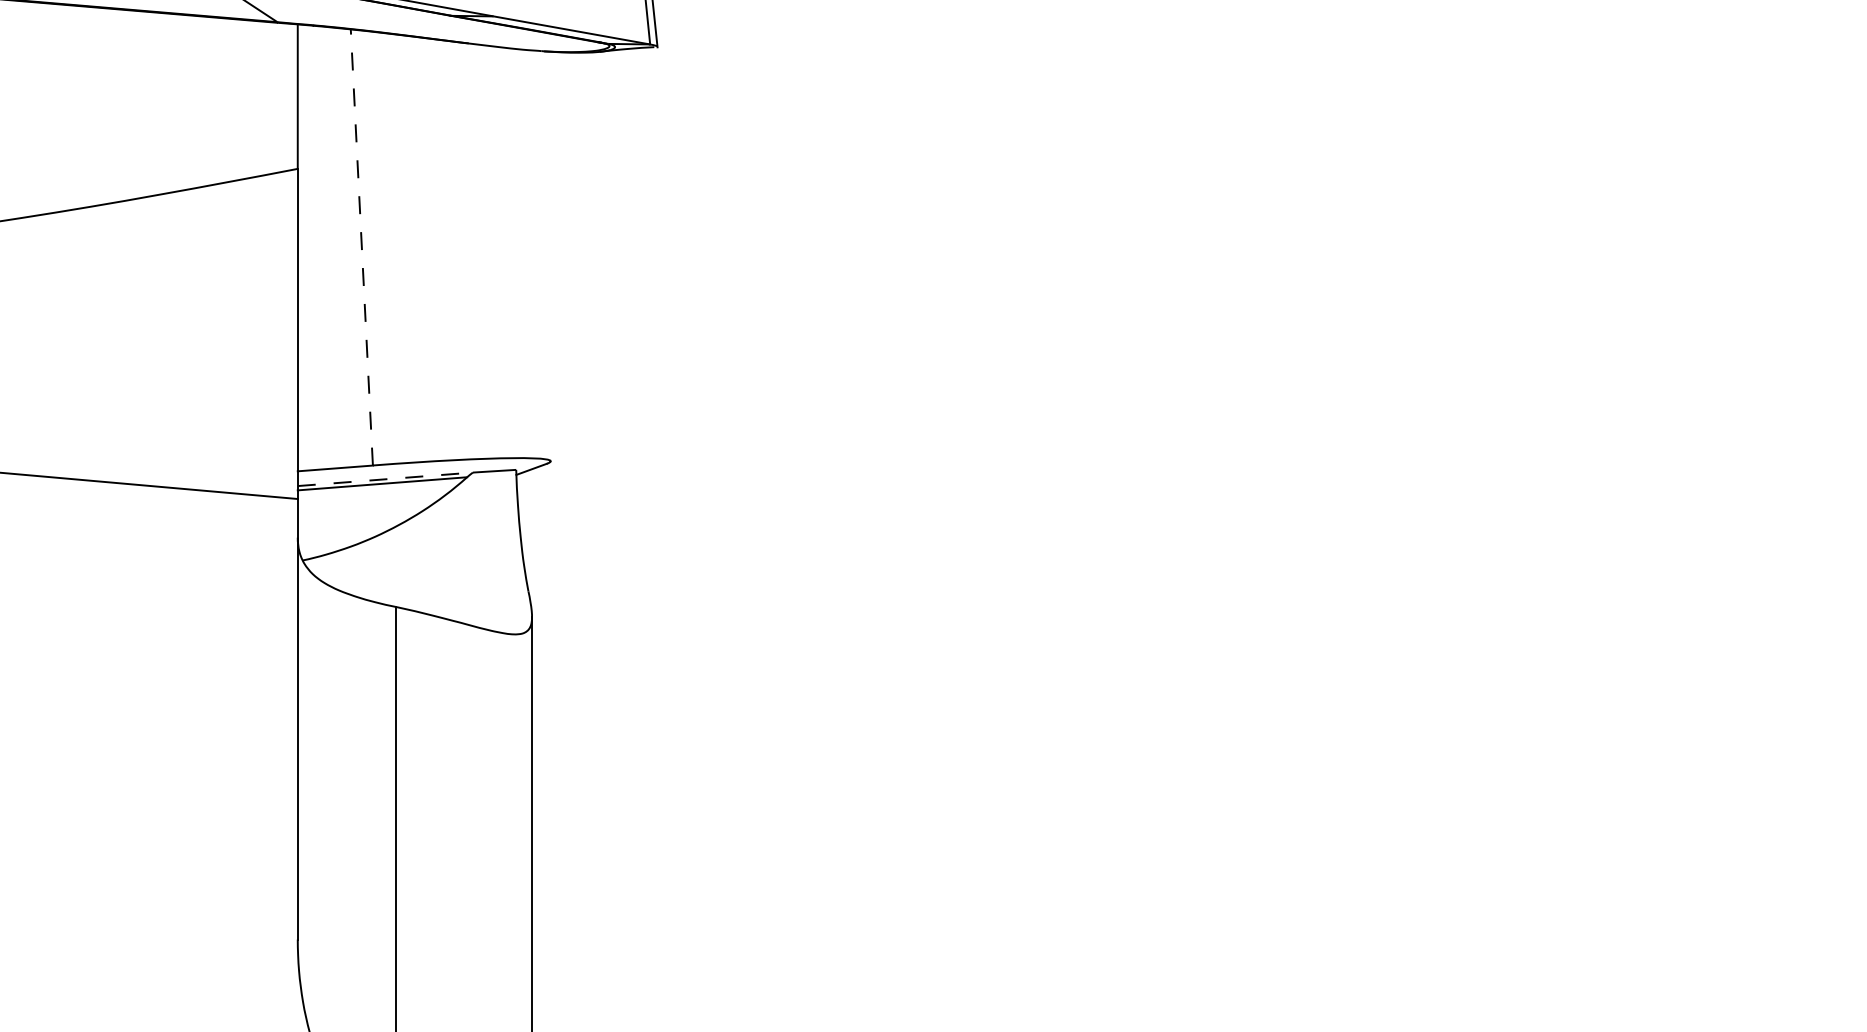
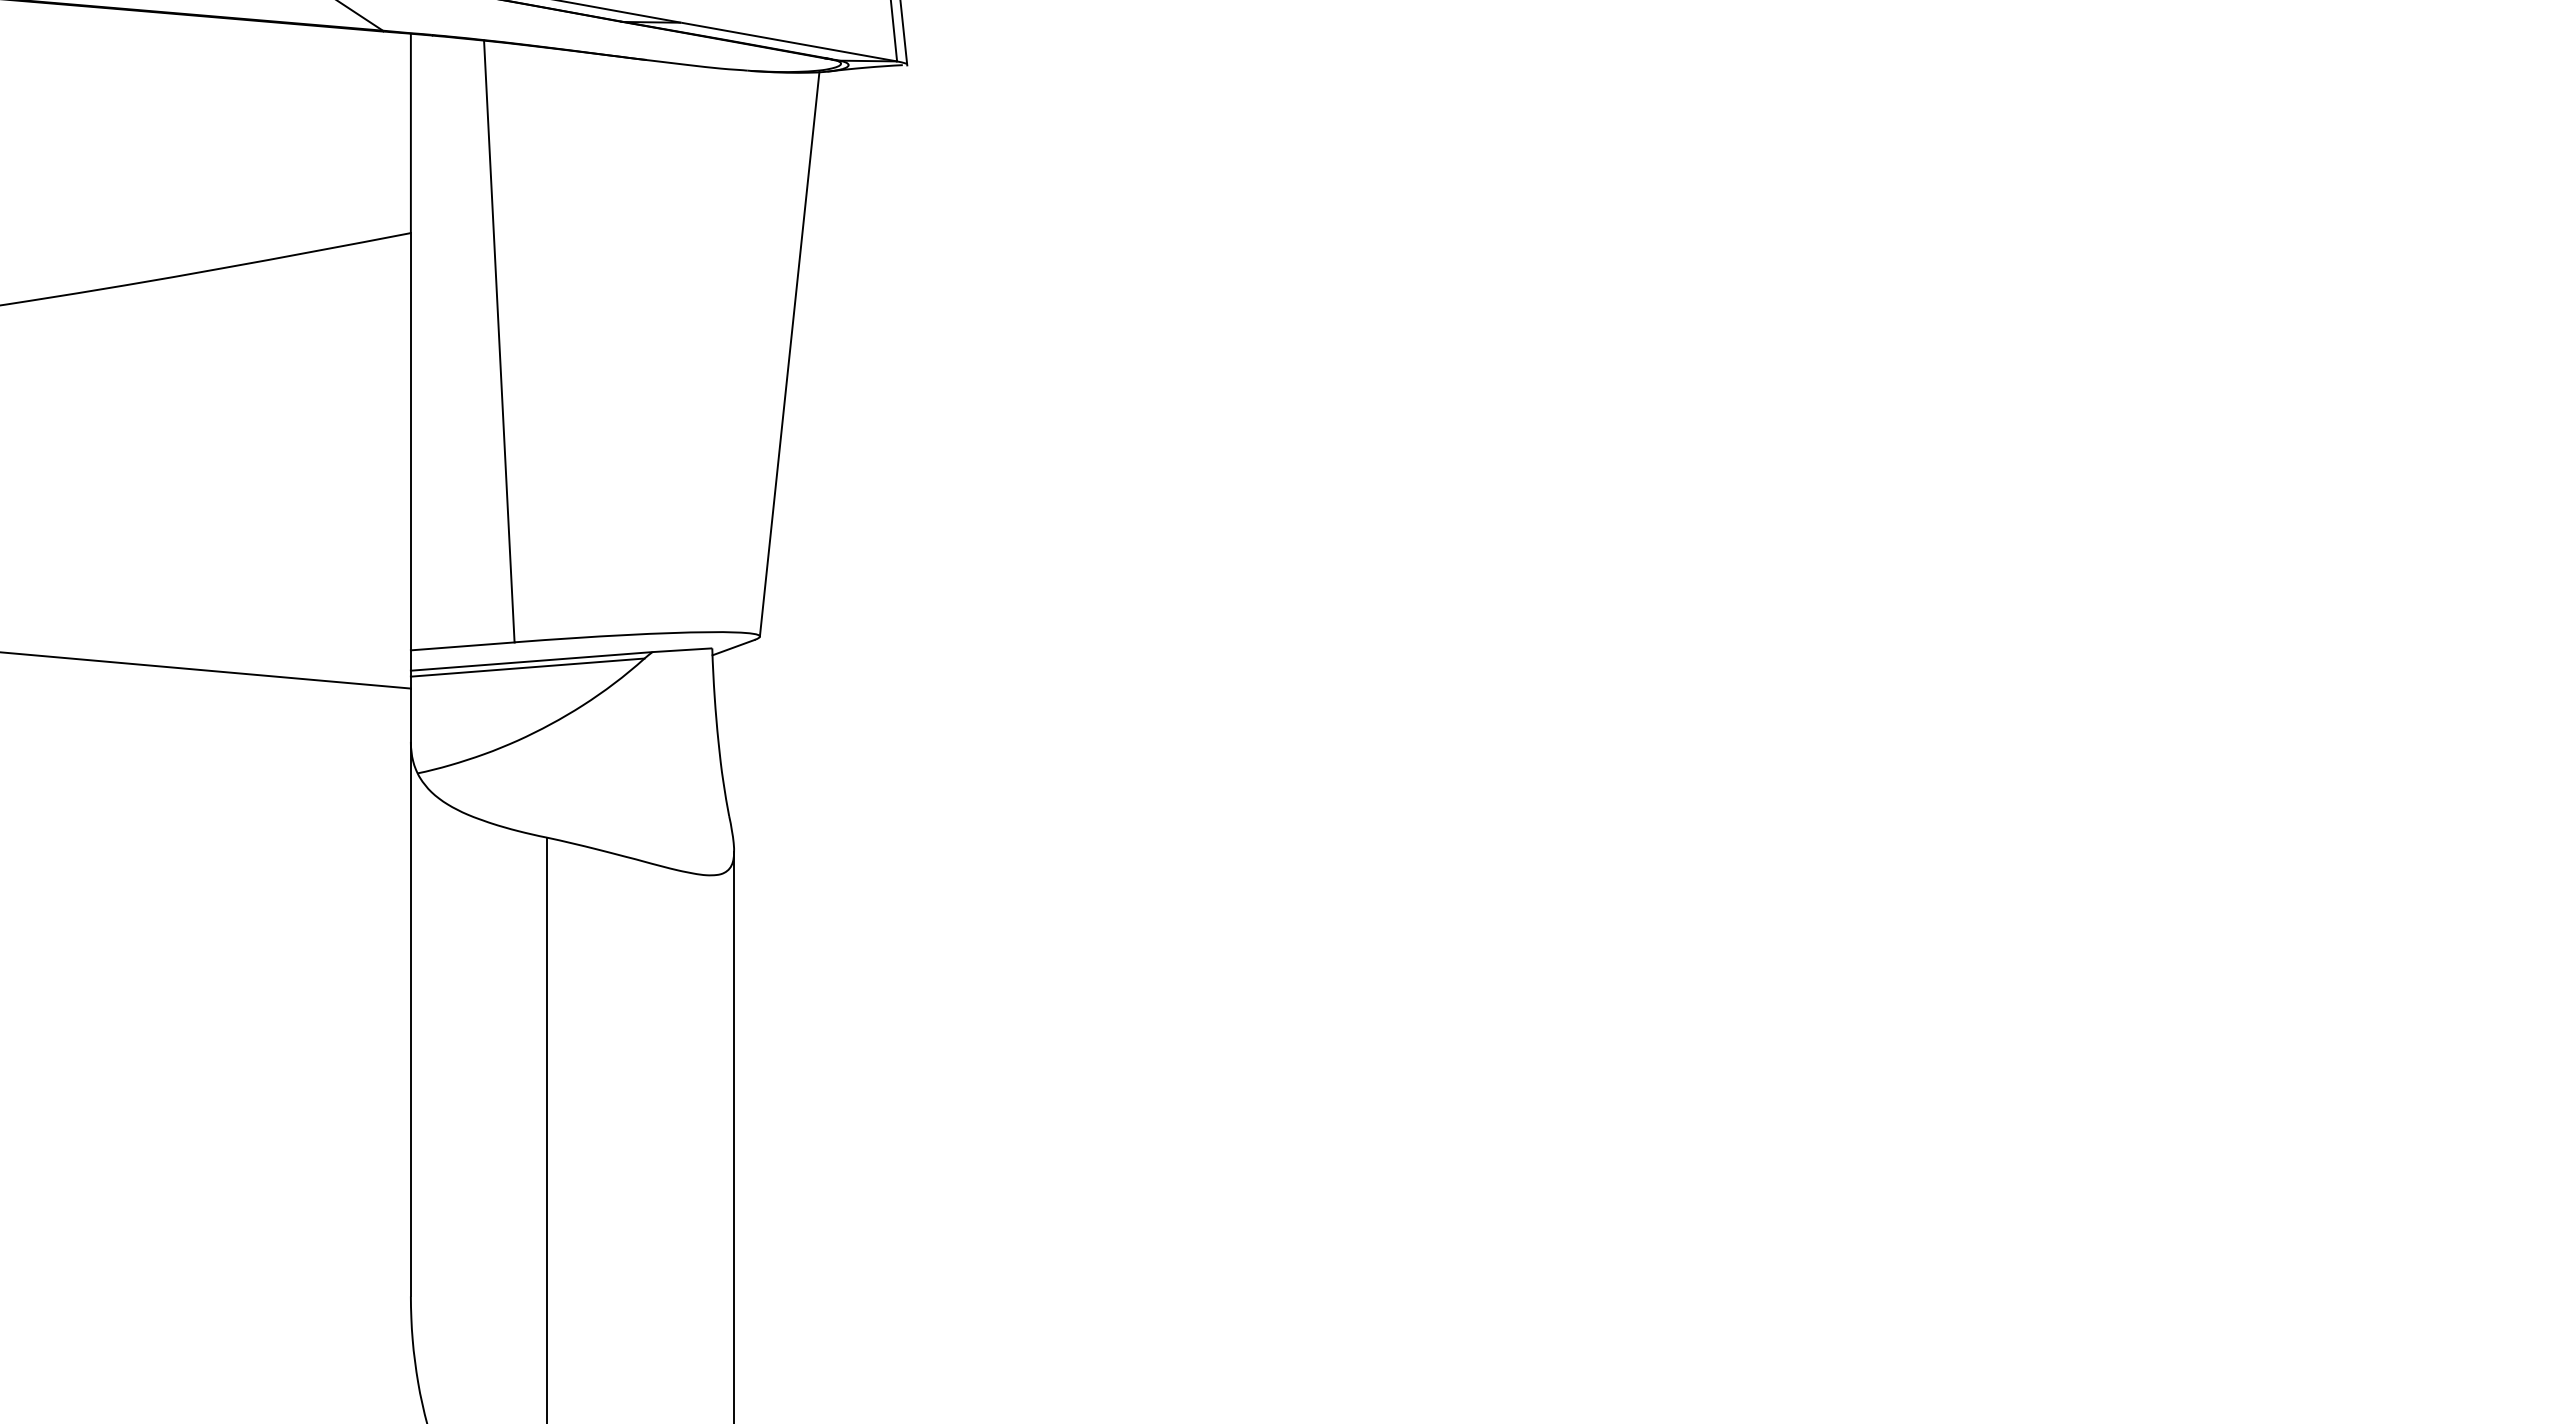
line: (361, 247) -> (499, 341), dashed -> solid
line: (572, 256) -> (789, 353), added
line: (385, 479) -> (532, 661), dashed -> solid

